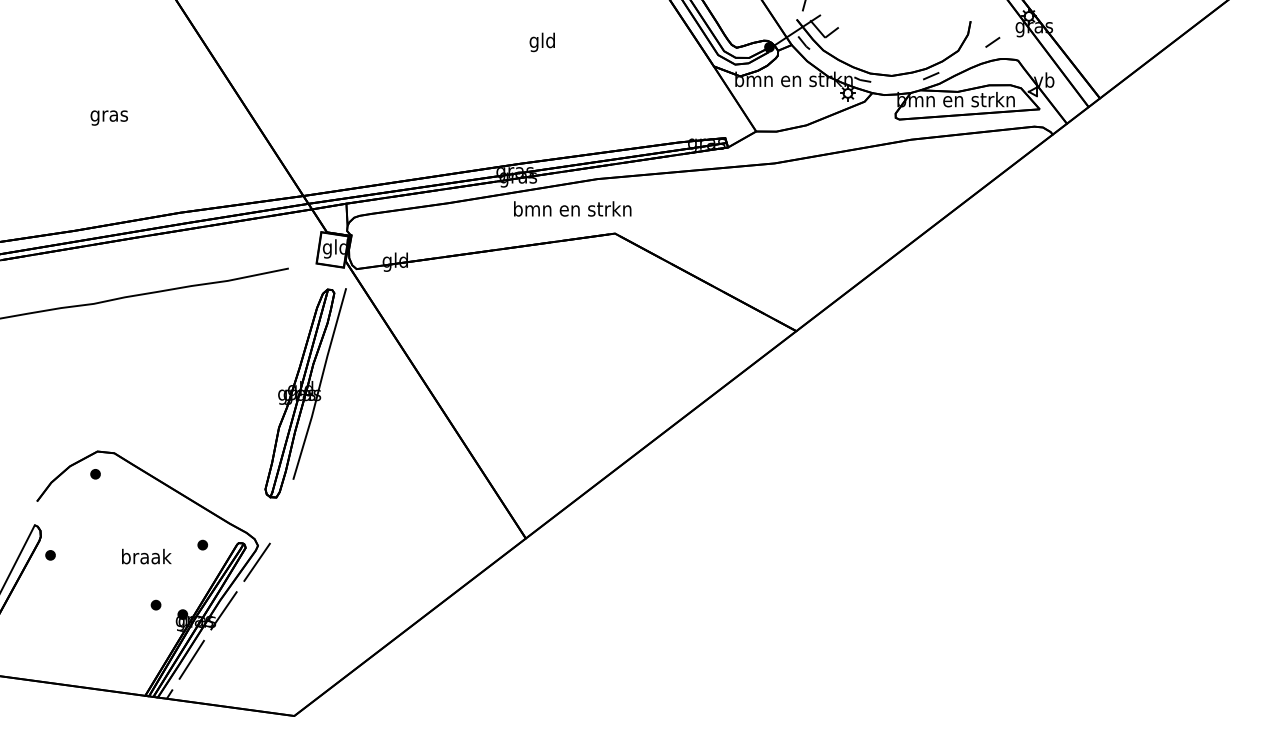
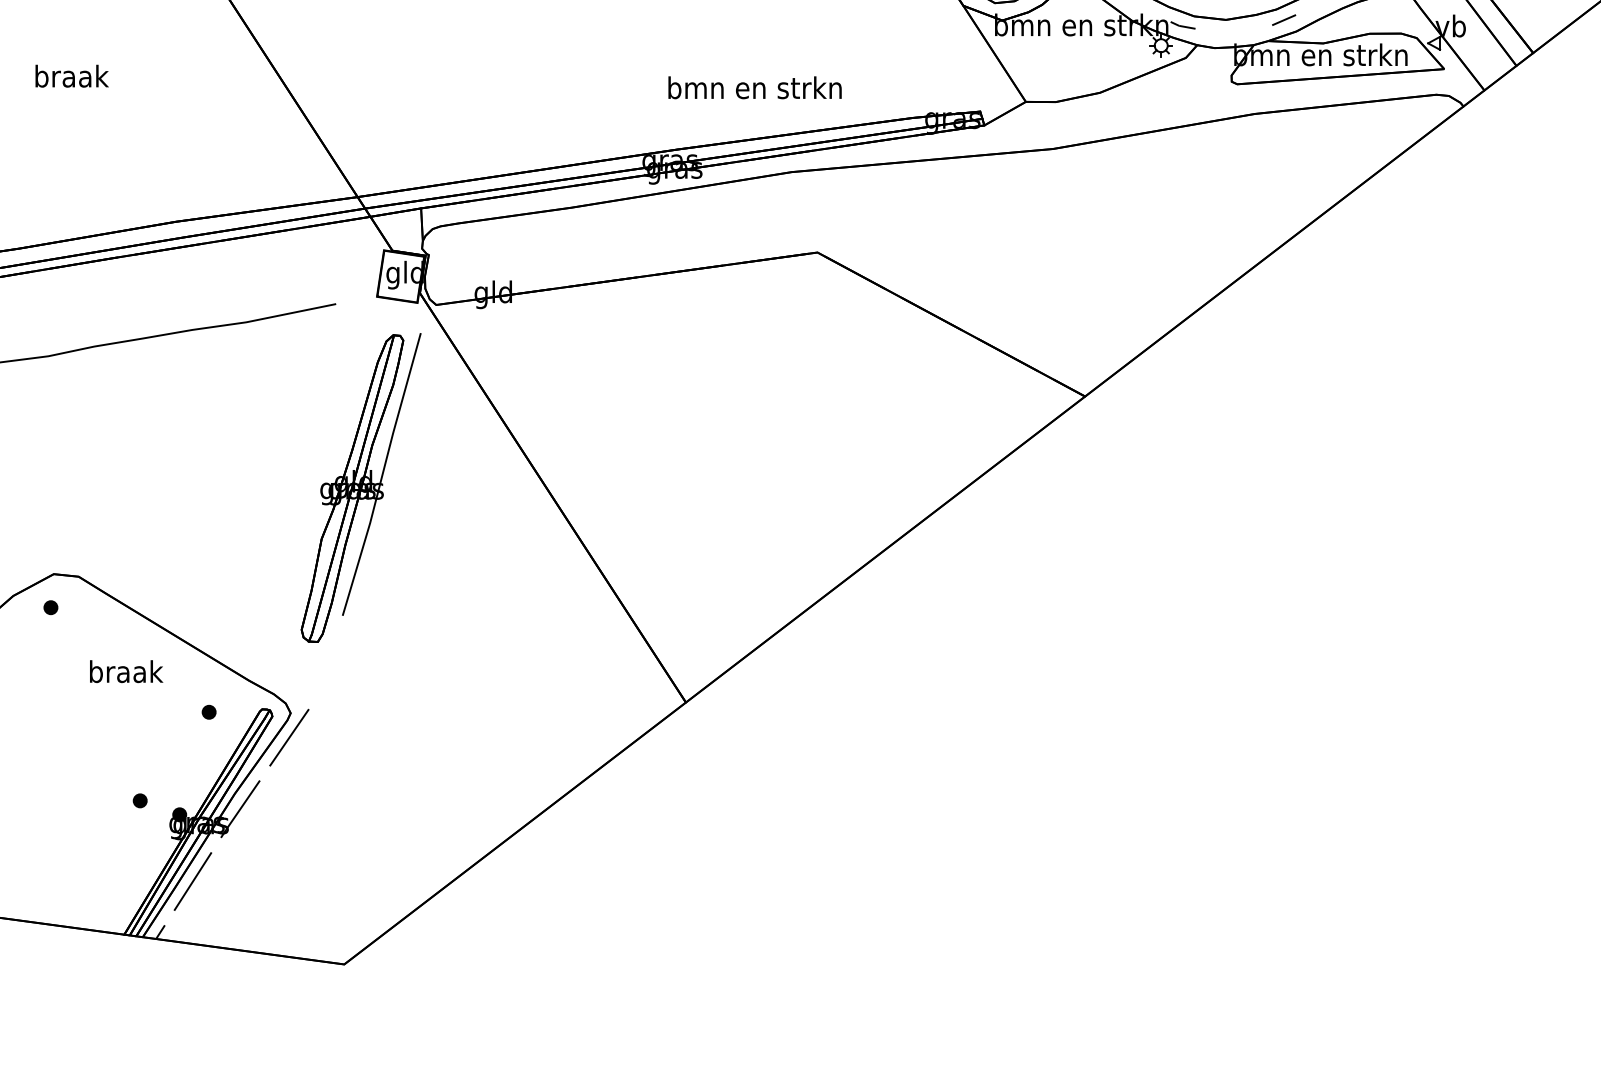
text: (109, 115) -> (71, 78), gras -> braak
text: (572, 208) -> (754, 87), moved
text: (146, 556) -> (126, 671), moved

